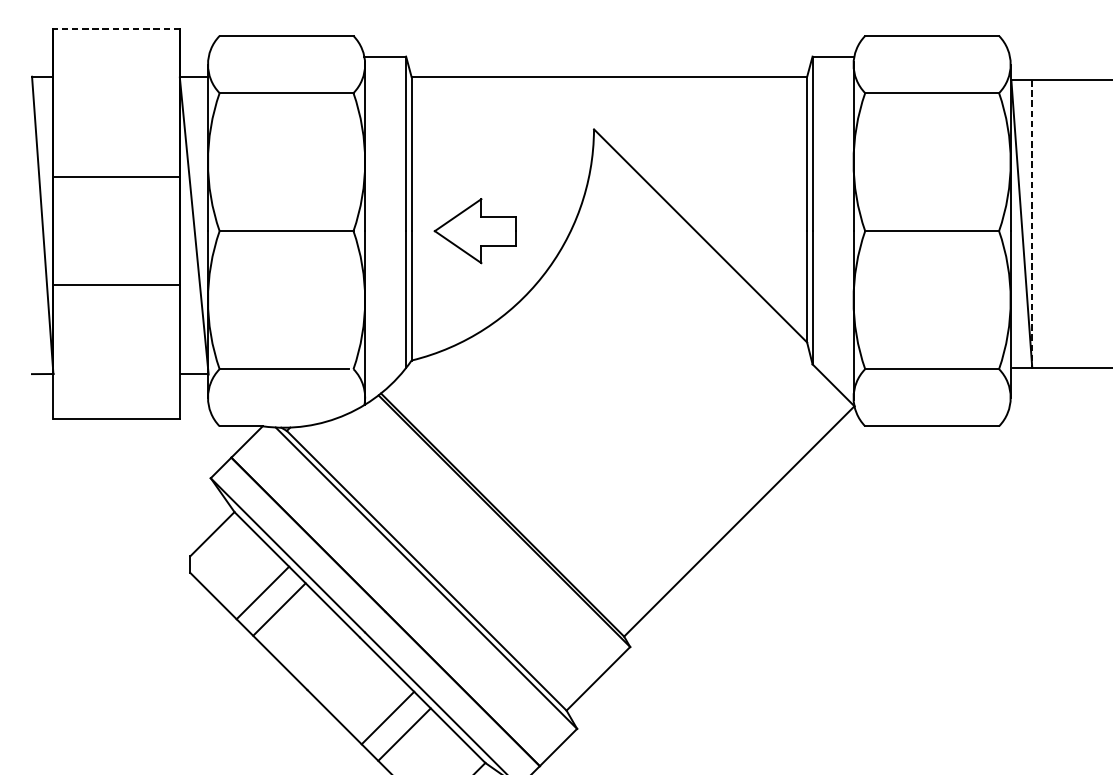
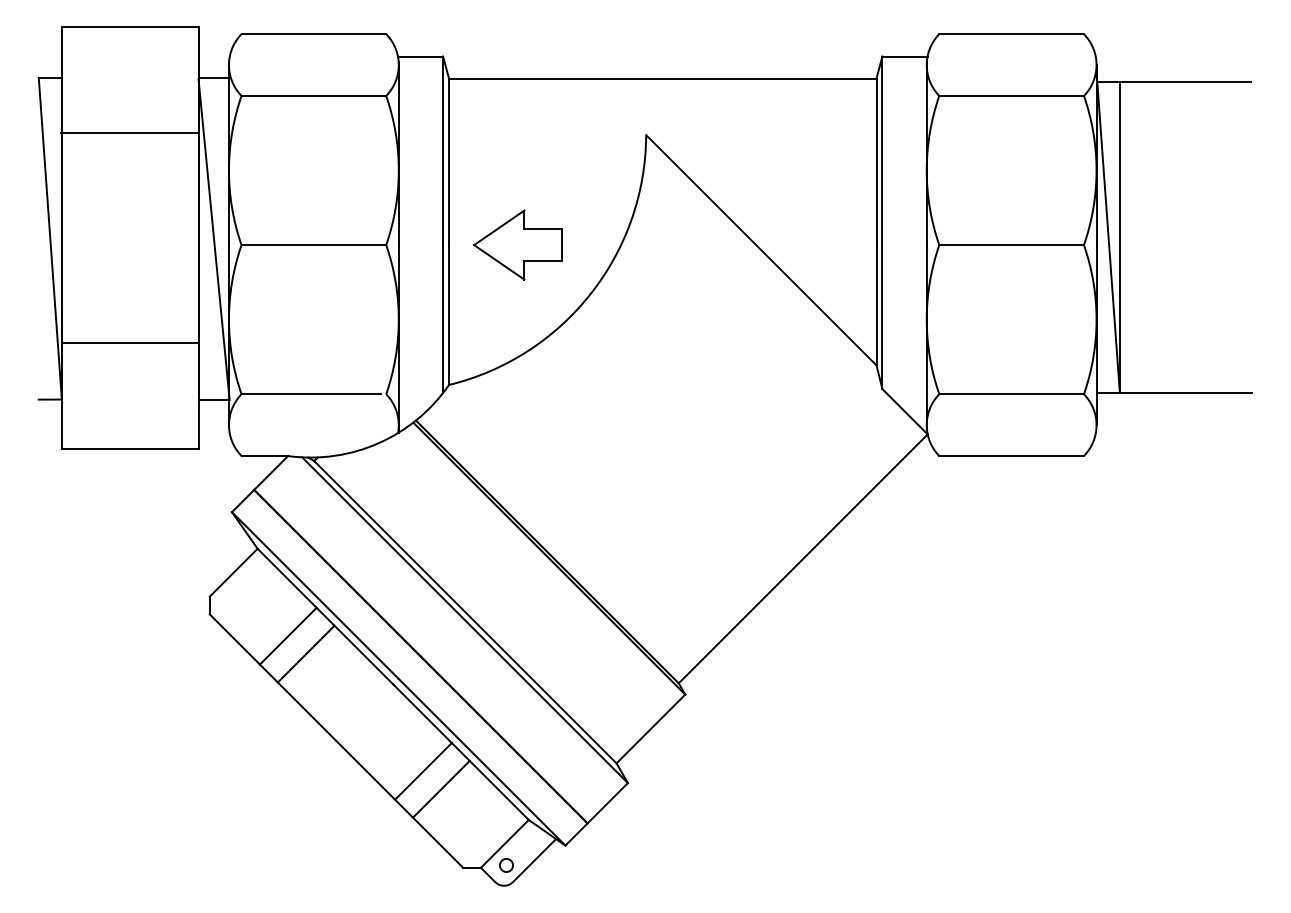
line: (115, 29) -> (129, 27), dashed -> solid
line: (115, 176) -> (129, 132), moved
line: (1031, 224) -> (1119, 237), dashed -> solid
line: (115, 285) -> (129, 343), moved

